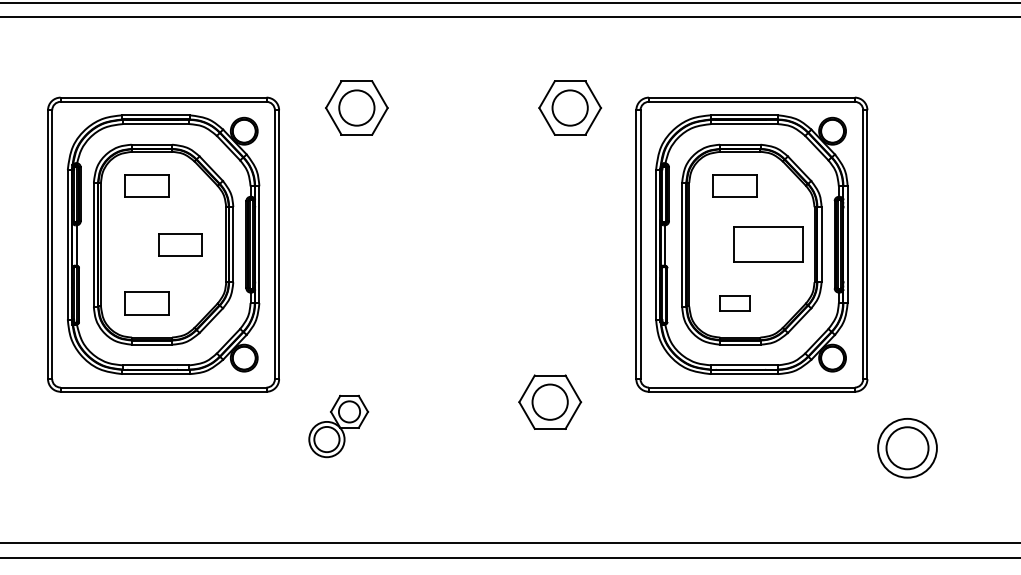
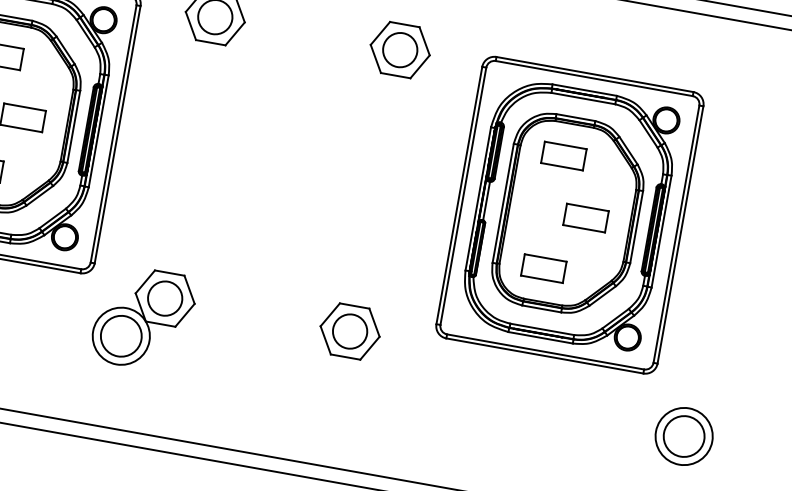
part: (570, 107) -> (400, 49), moved
part: (768, 244) -> (585, 217), size x0.62
part: (734, 303) -> (543, 268), size x1.43
part: (338, 426) -> (143, 318), size x1.67

